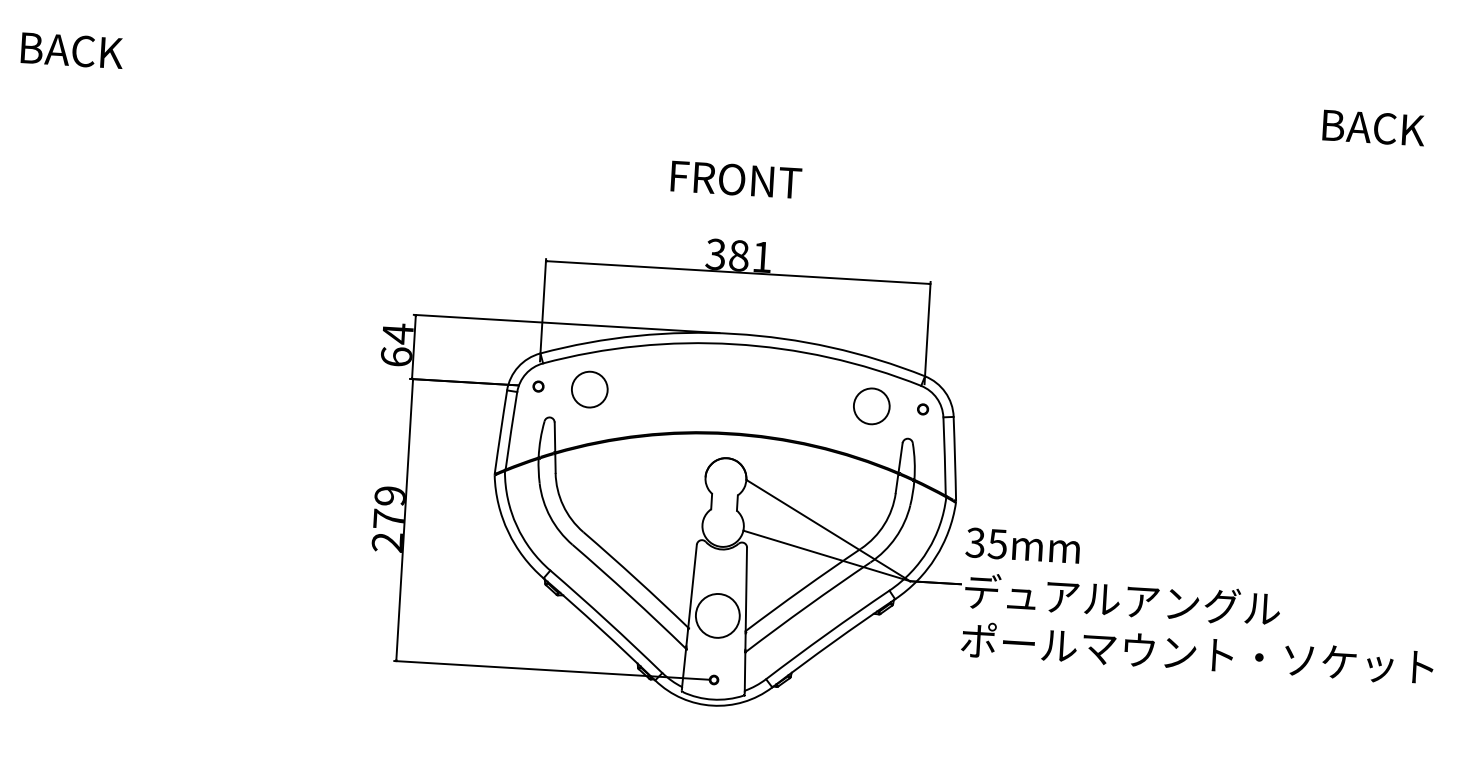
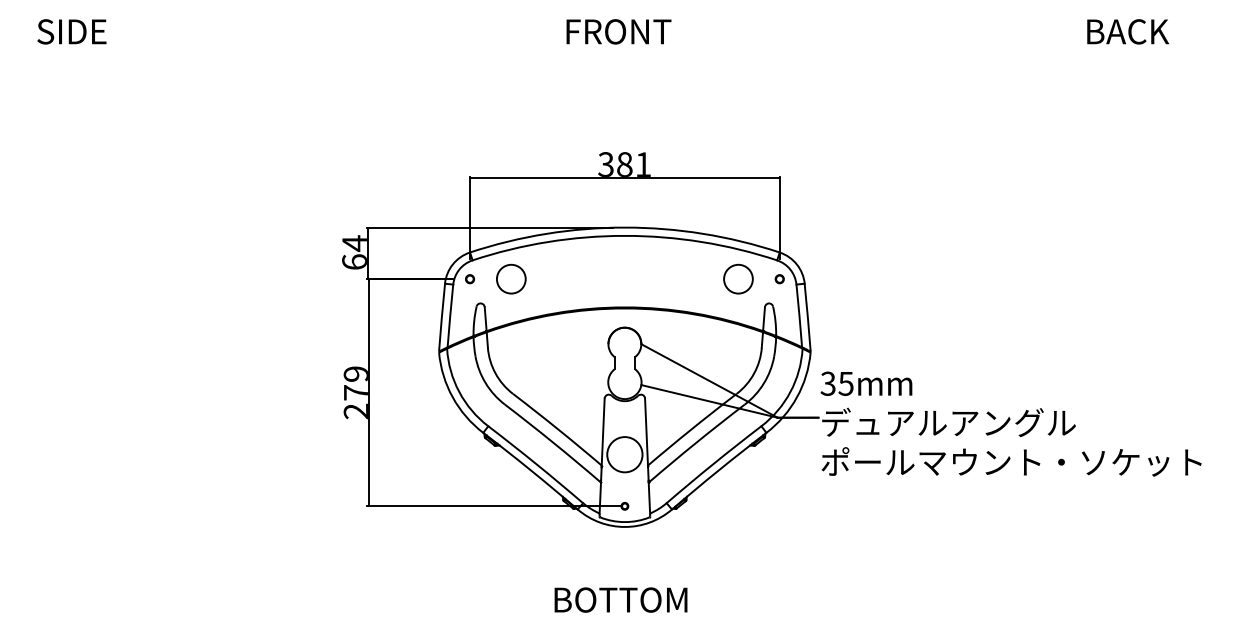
text: (70, 50) -> (78, 31), BACK -> SIDE
text: (735, 179) -> (618, 31), moved

